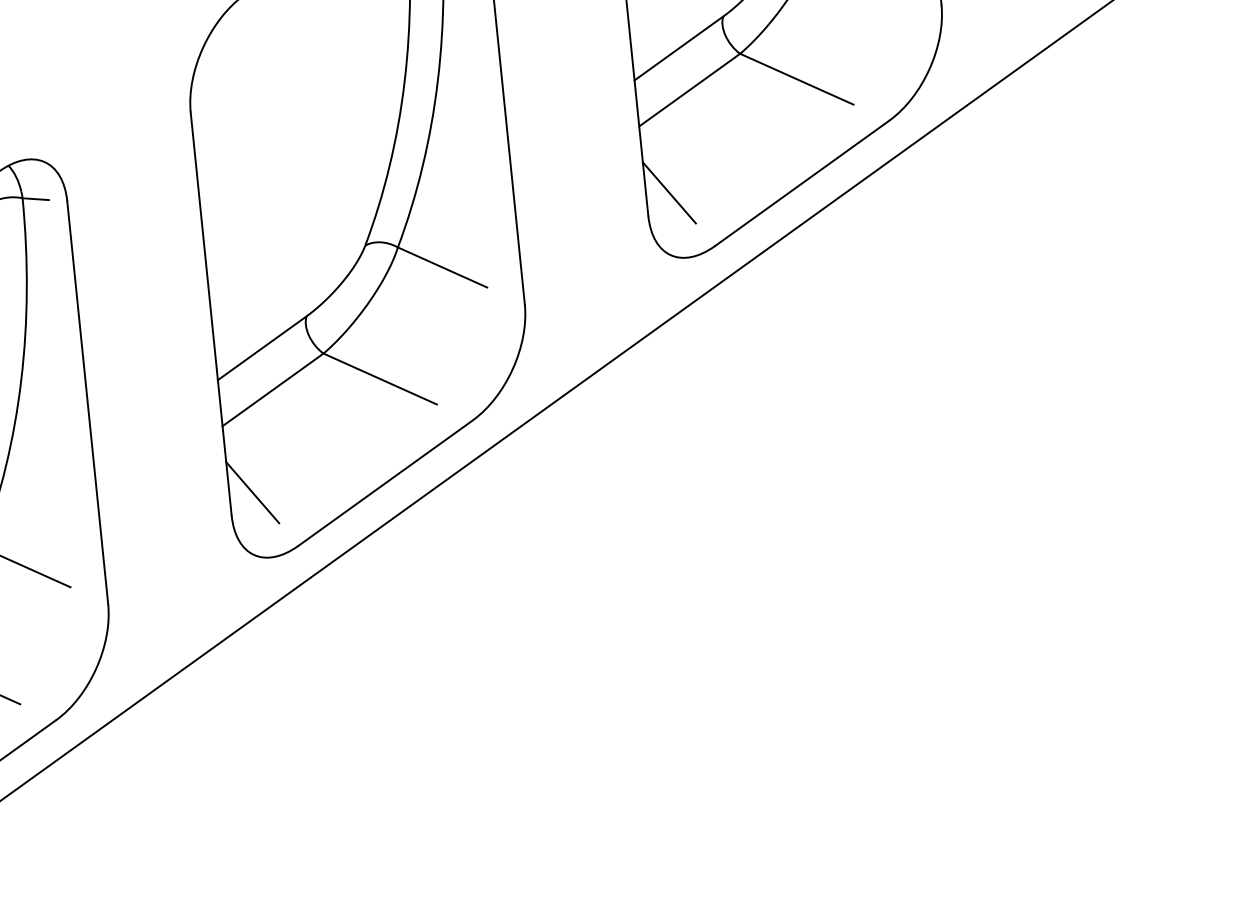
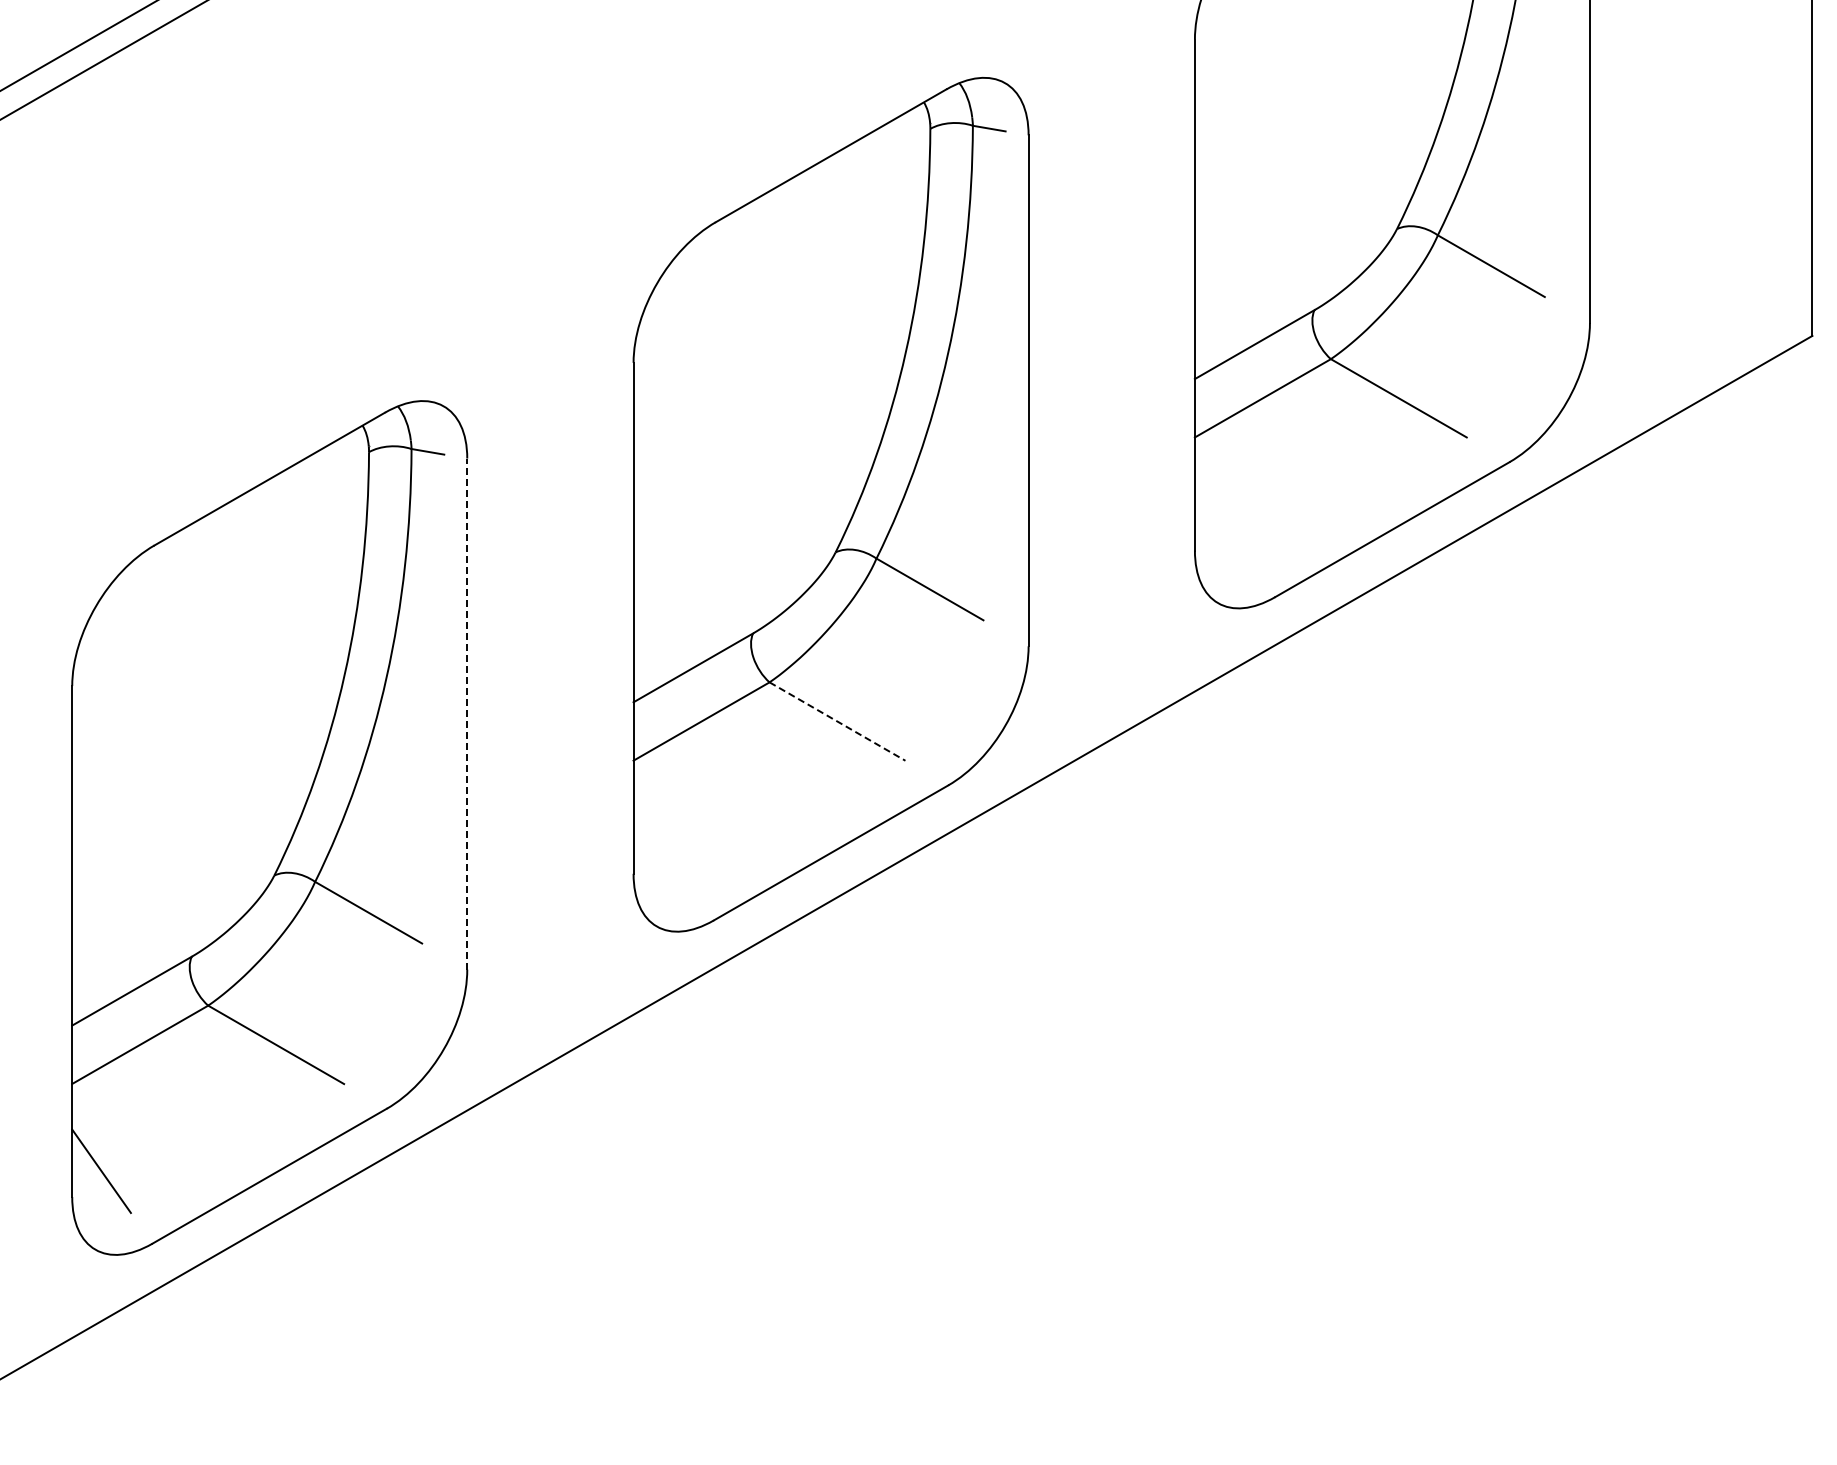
line: (668, 192) -> (1223, 524), removed
line: (380, 378) -> (837, 721), solid -> dashed
line: (87, 402) -> (467, 713), solid -> dashed
line: (252, 492) -> (662, 847), removed

